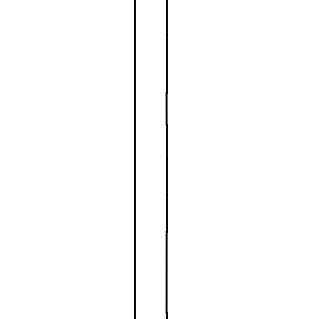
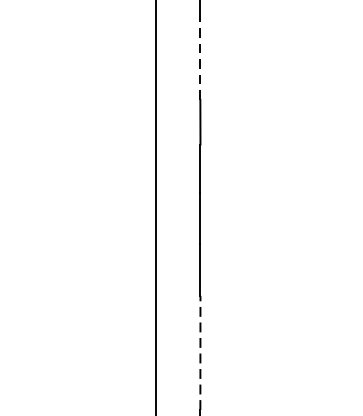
line: (166, 63) -> (200, 58), solid -> dashed
line: (166, 271) -> (200, 351), solid -> dashed

